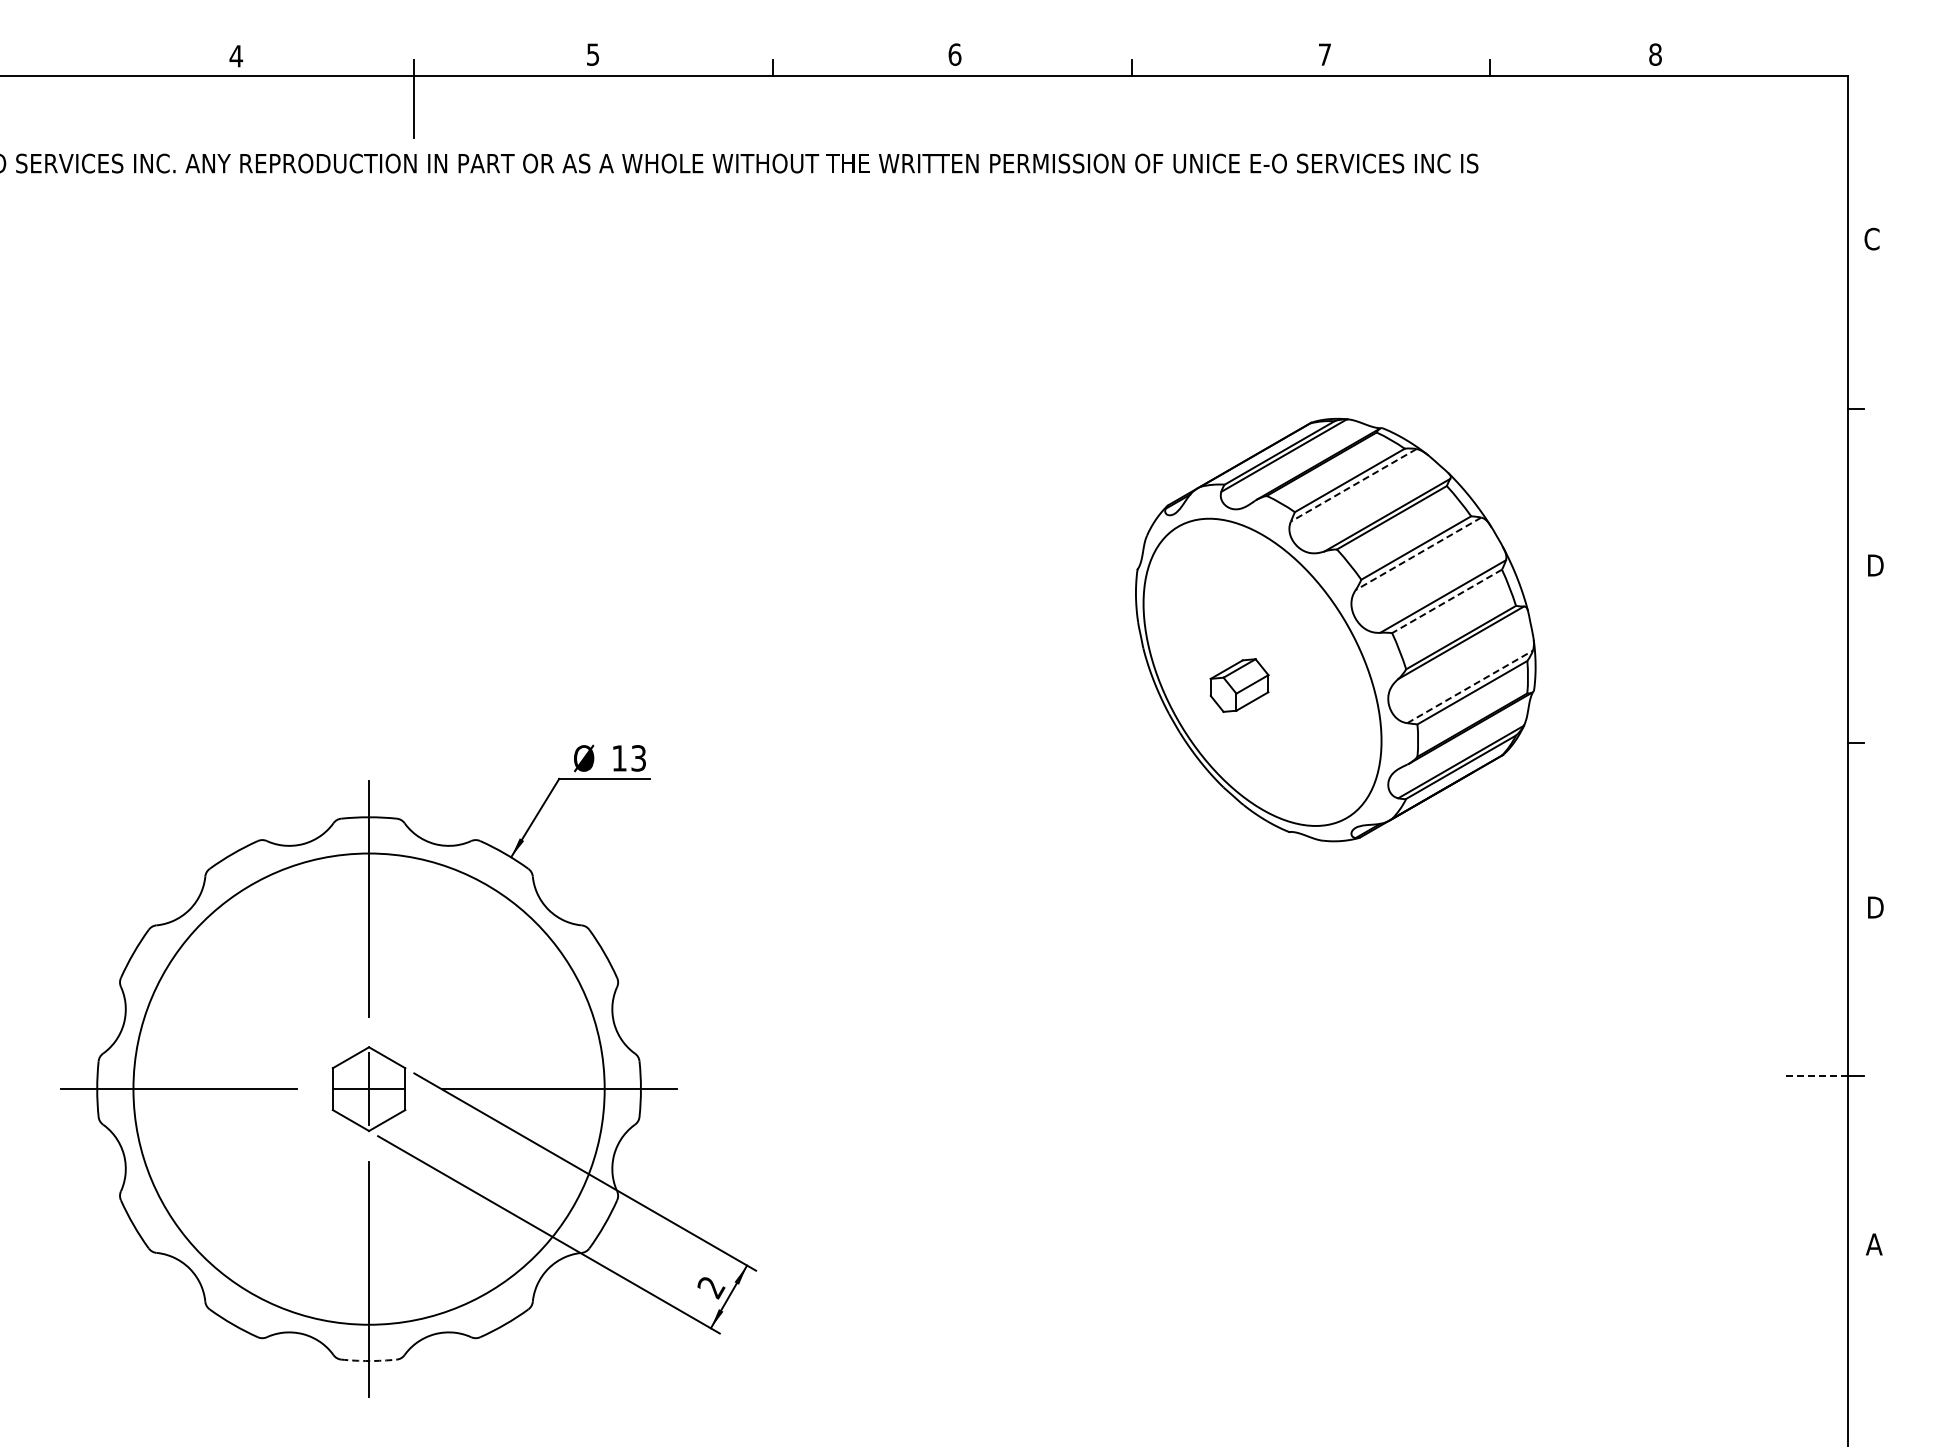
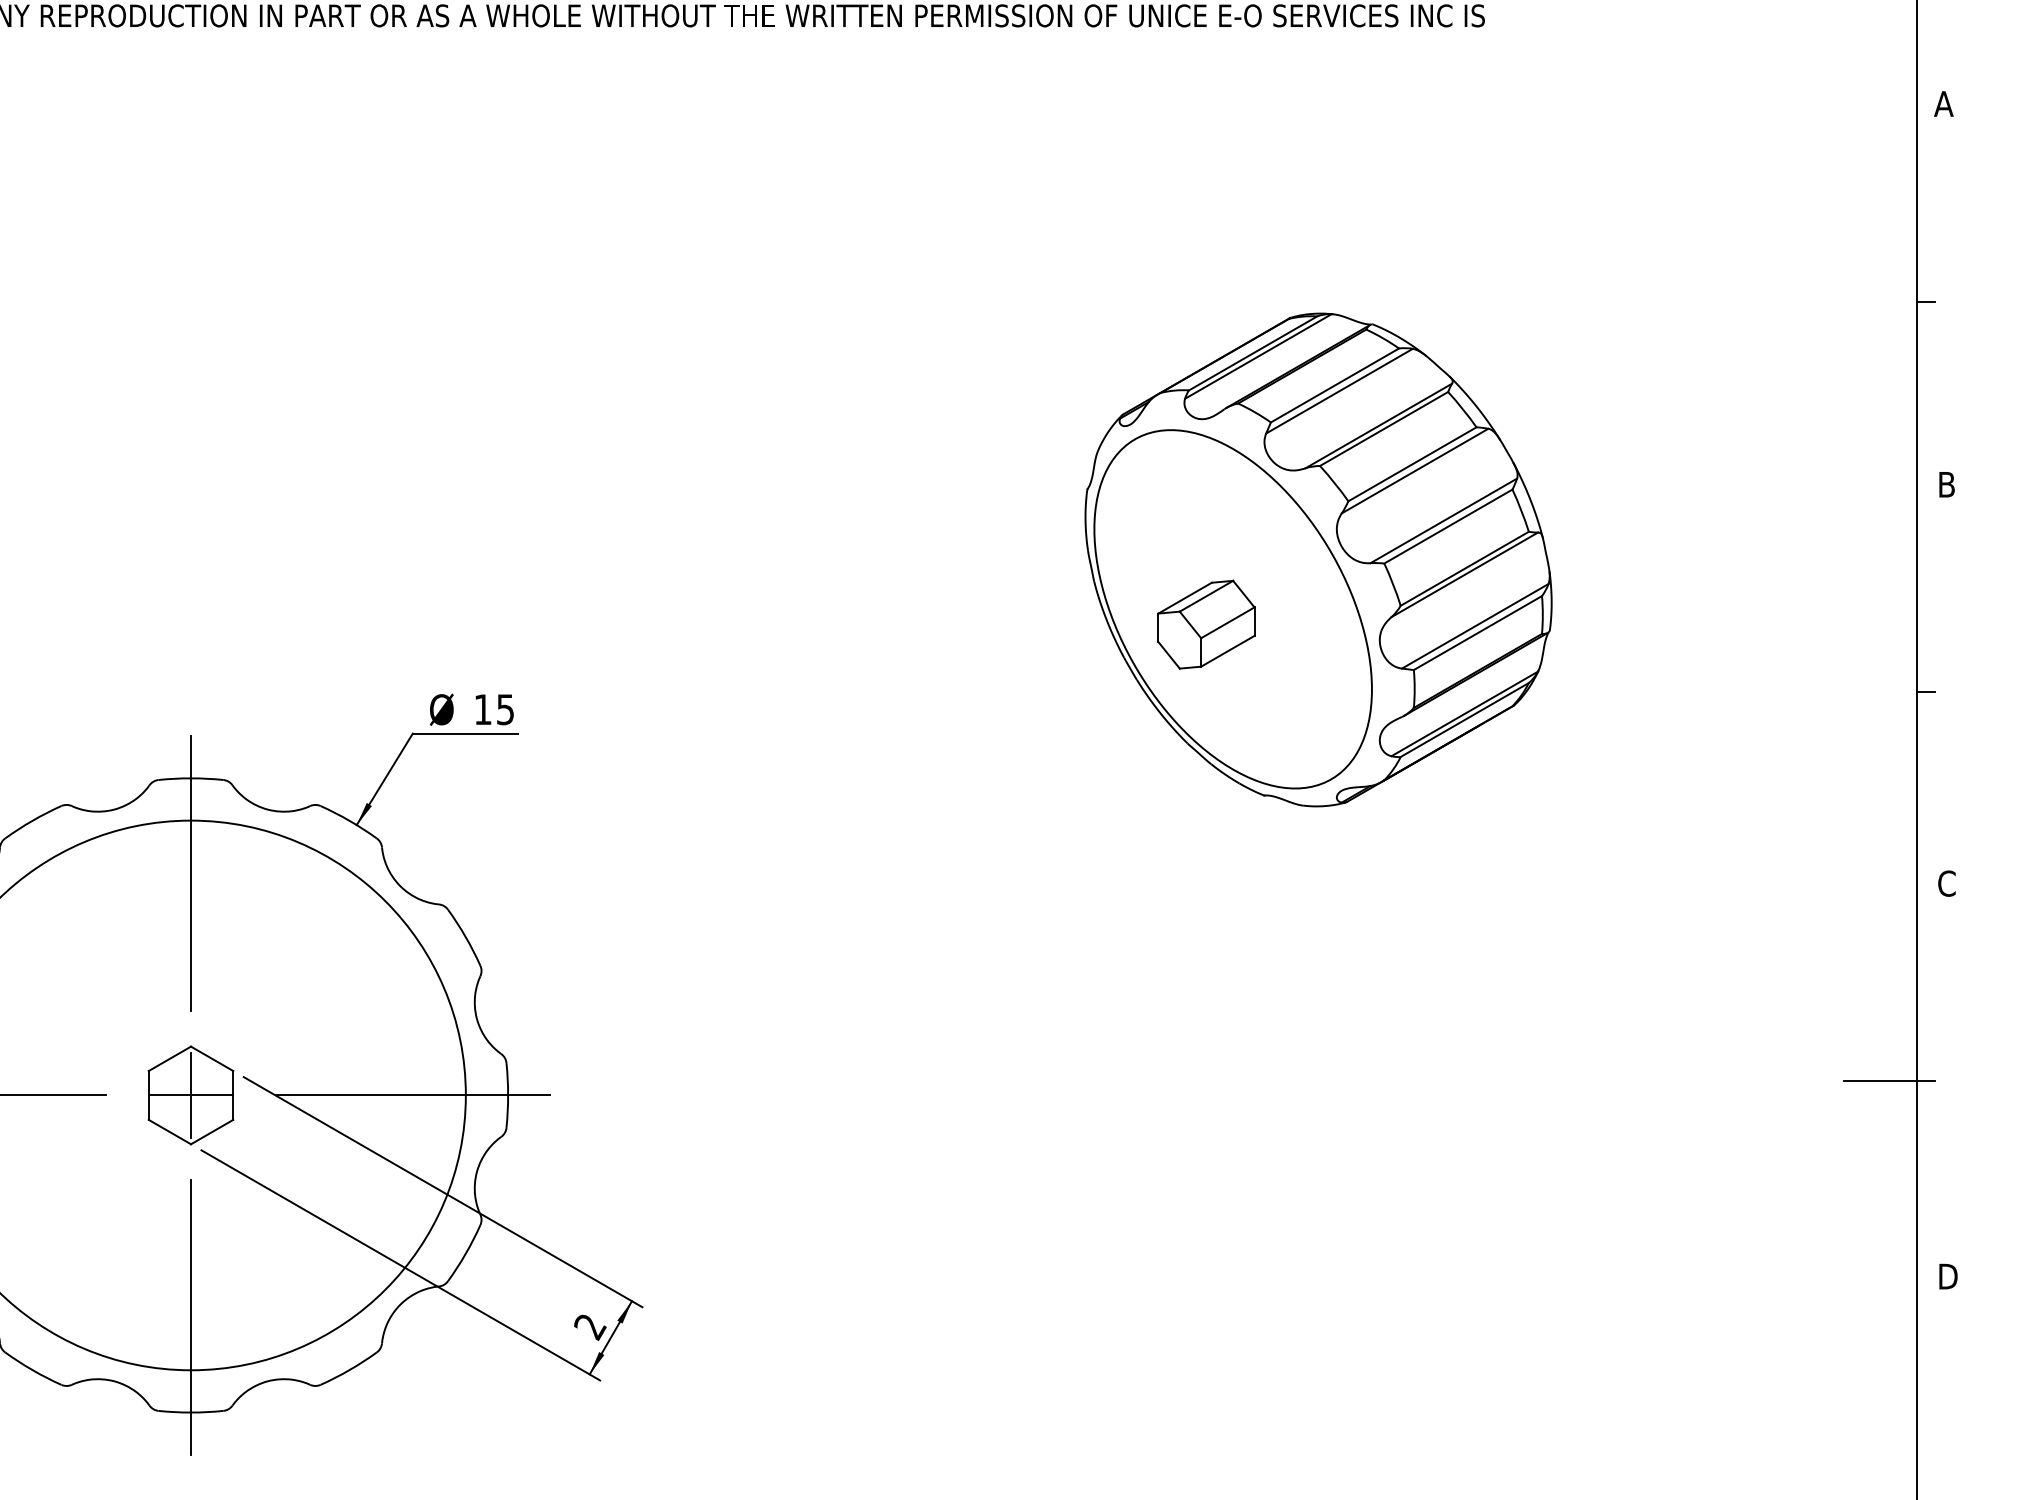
text: (1871, 238) -> (1943, 103), C -> A
line: (1353, 485) -> (1339, 391), dashed -> solid
line: (1418, 553) -> (1415, 470), dashed -> solid
text: (1876, 565) -> (1949, 484), D -> B
line: (1446, 601) -> (1447, 526), dashed -> solid
part: (1239, 685) -> (1206, 624), size x1.43
line: (1470, 686) -> (1475, 625), dashed -> solid
text: (638, 758) -> (505, 709), 13 -> 15
text: (1875, 907) -> (1948, 883), D -> C
line: (1816, 1076) -> (1879, 1080), dashed -> solid
text: (1874, 1244) -> (1946, 1276), A -> D
arc: (369, 1361) -> (191, 1413), dashed -> solid

